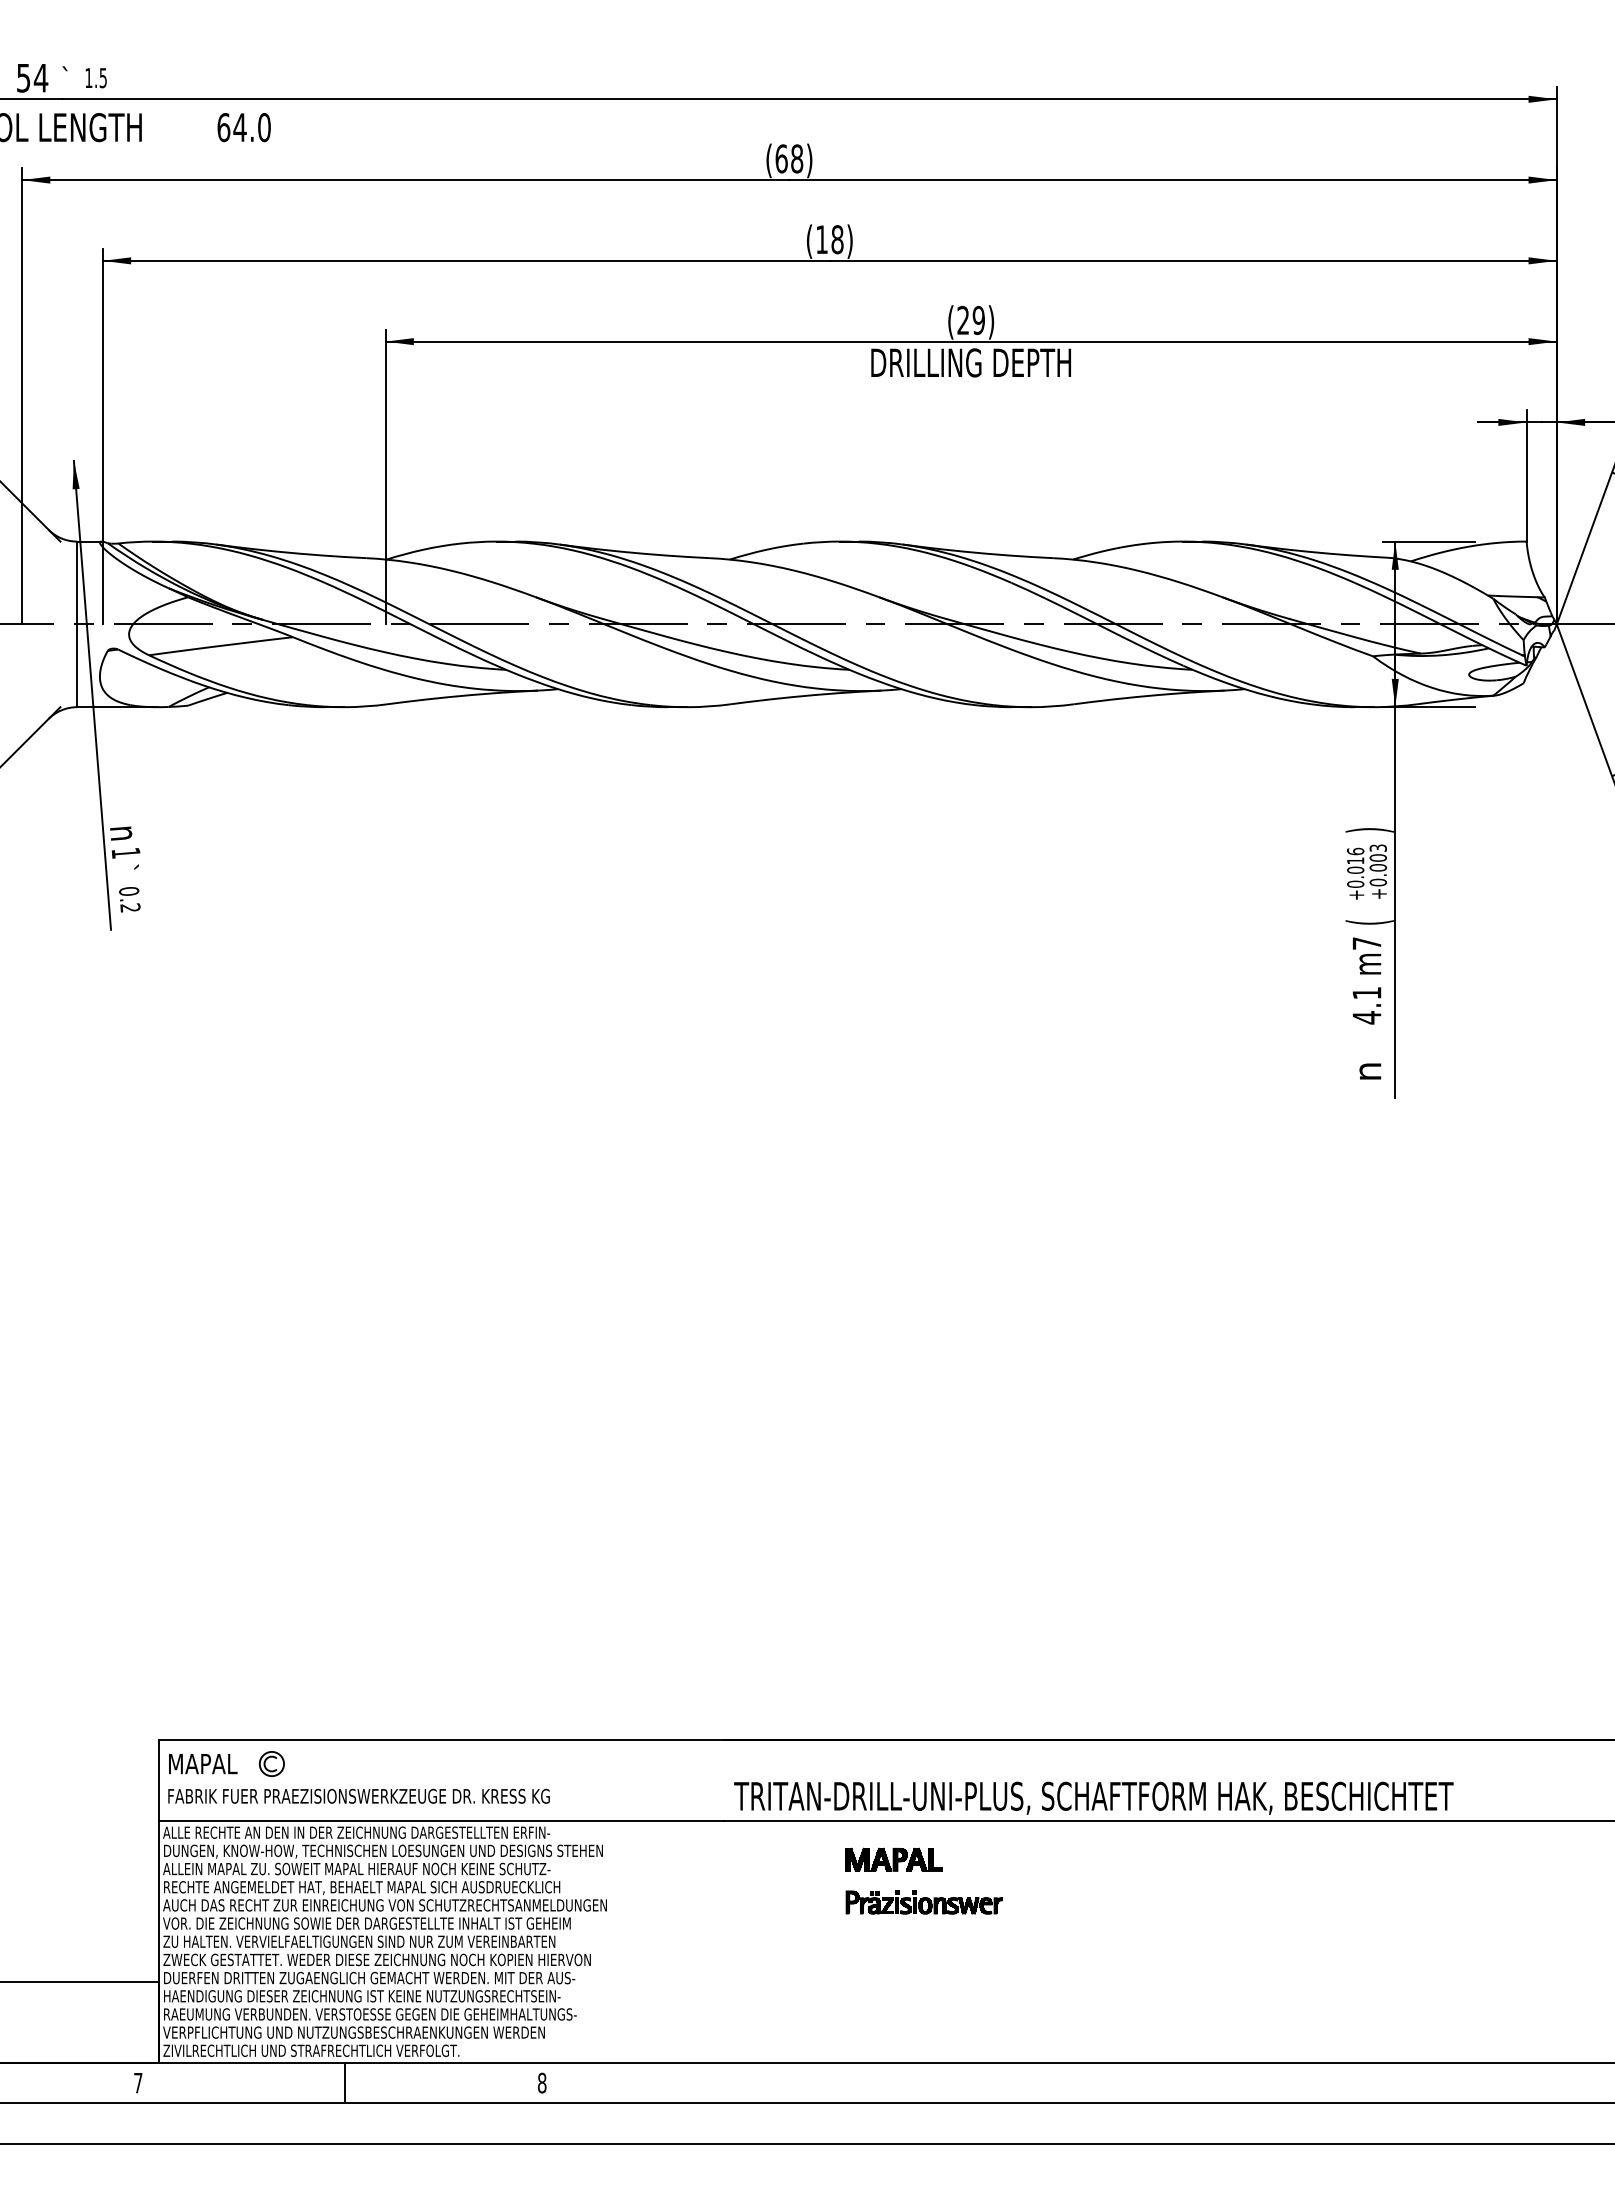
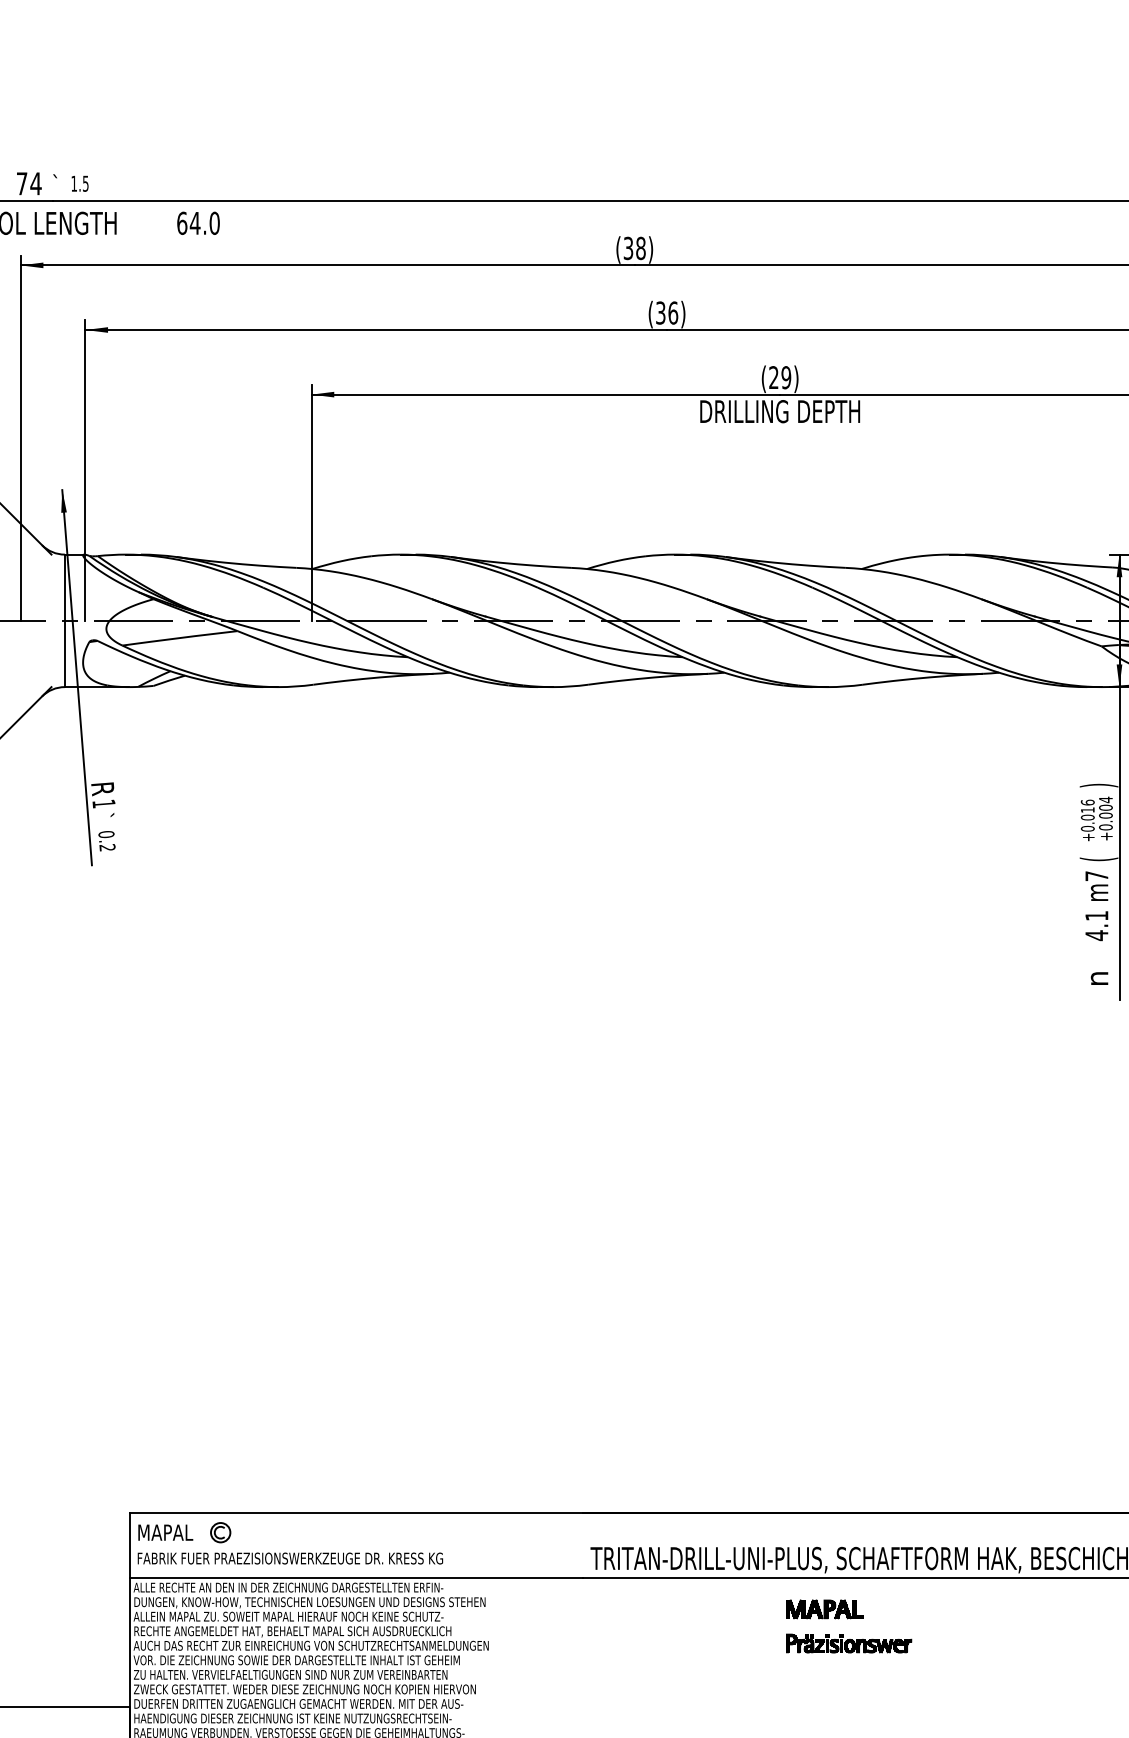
text: (23, 78) -> (21, 184), 54 -> 74
text: (781, 158) -> (628, 248), (68) -> (38)
text: (829, 239) -> (666, 312), (18) -> (36)
text: (124, 834) -> (102, 788), n -> R
text: (1377, 848) -> (1105, 800), +0.003 -> +0.004
part: (923, 1871) -> (848, 1618), moved

